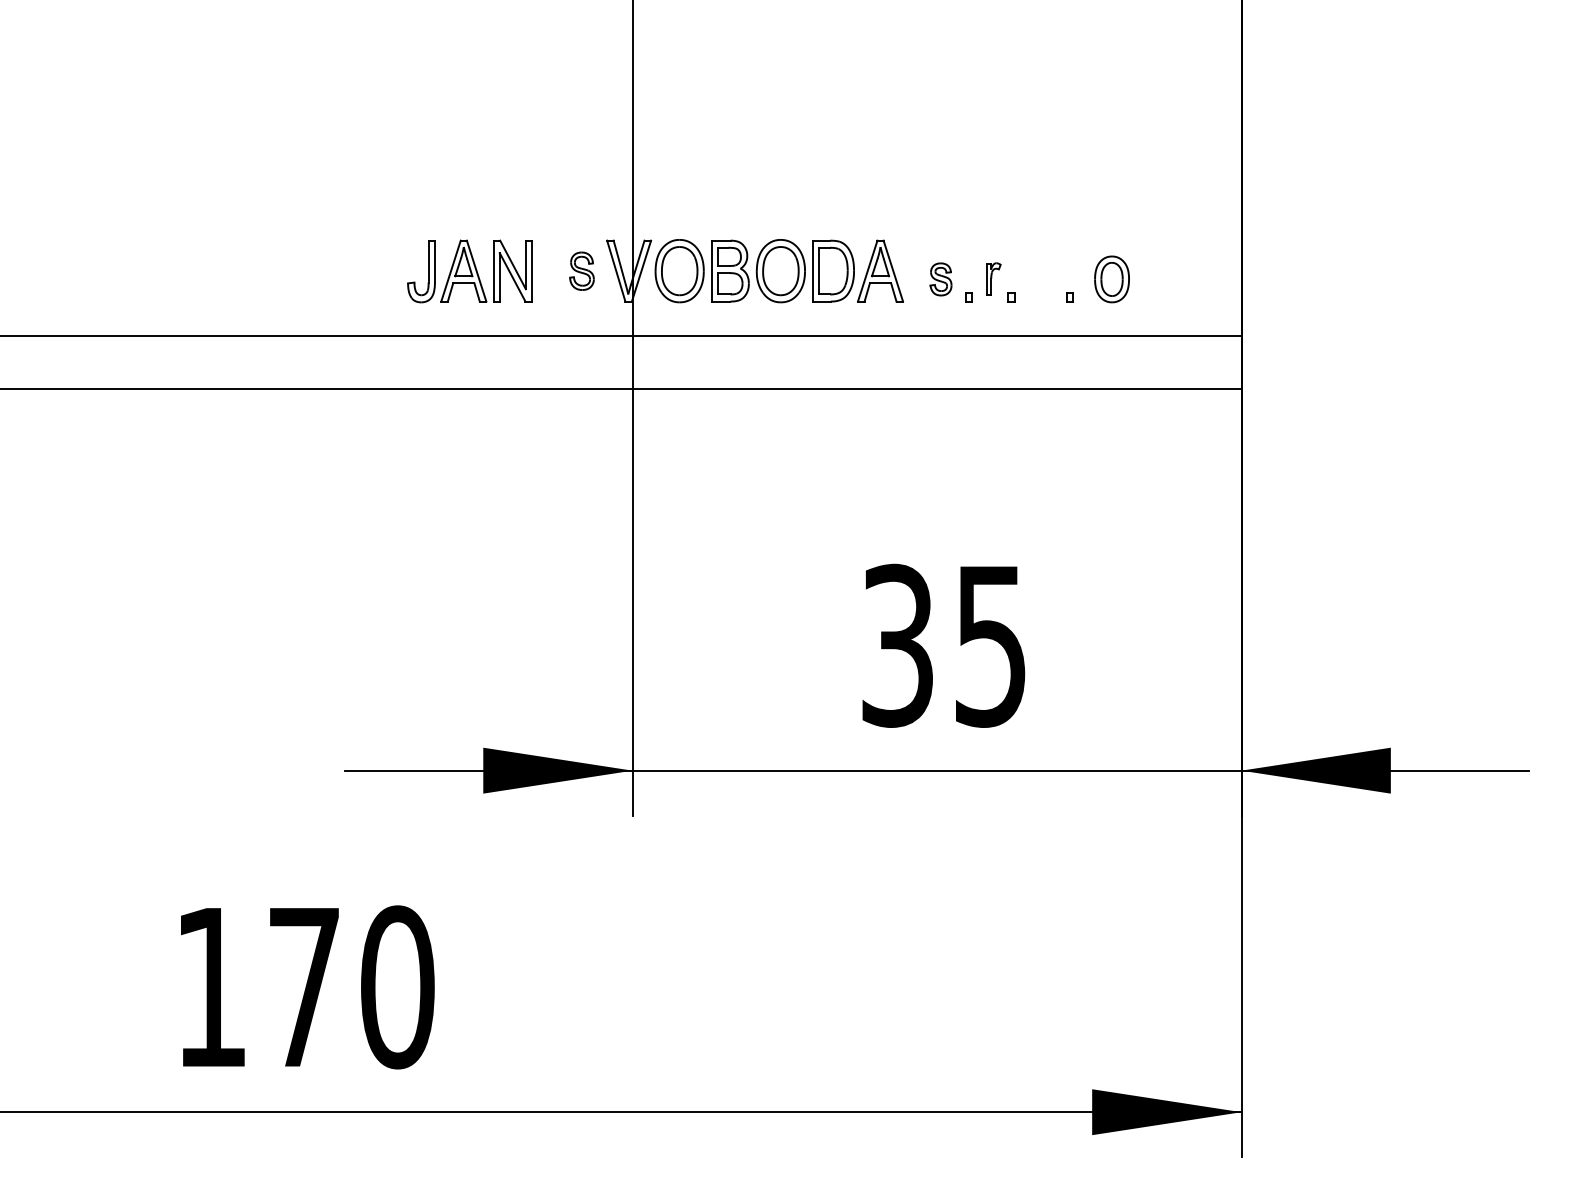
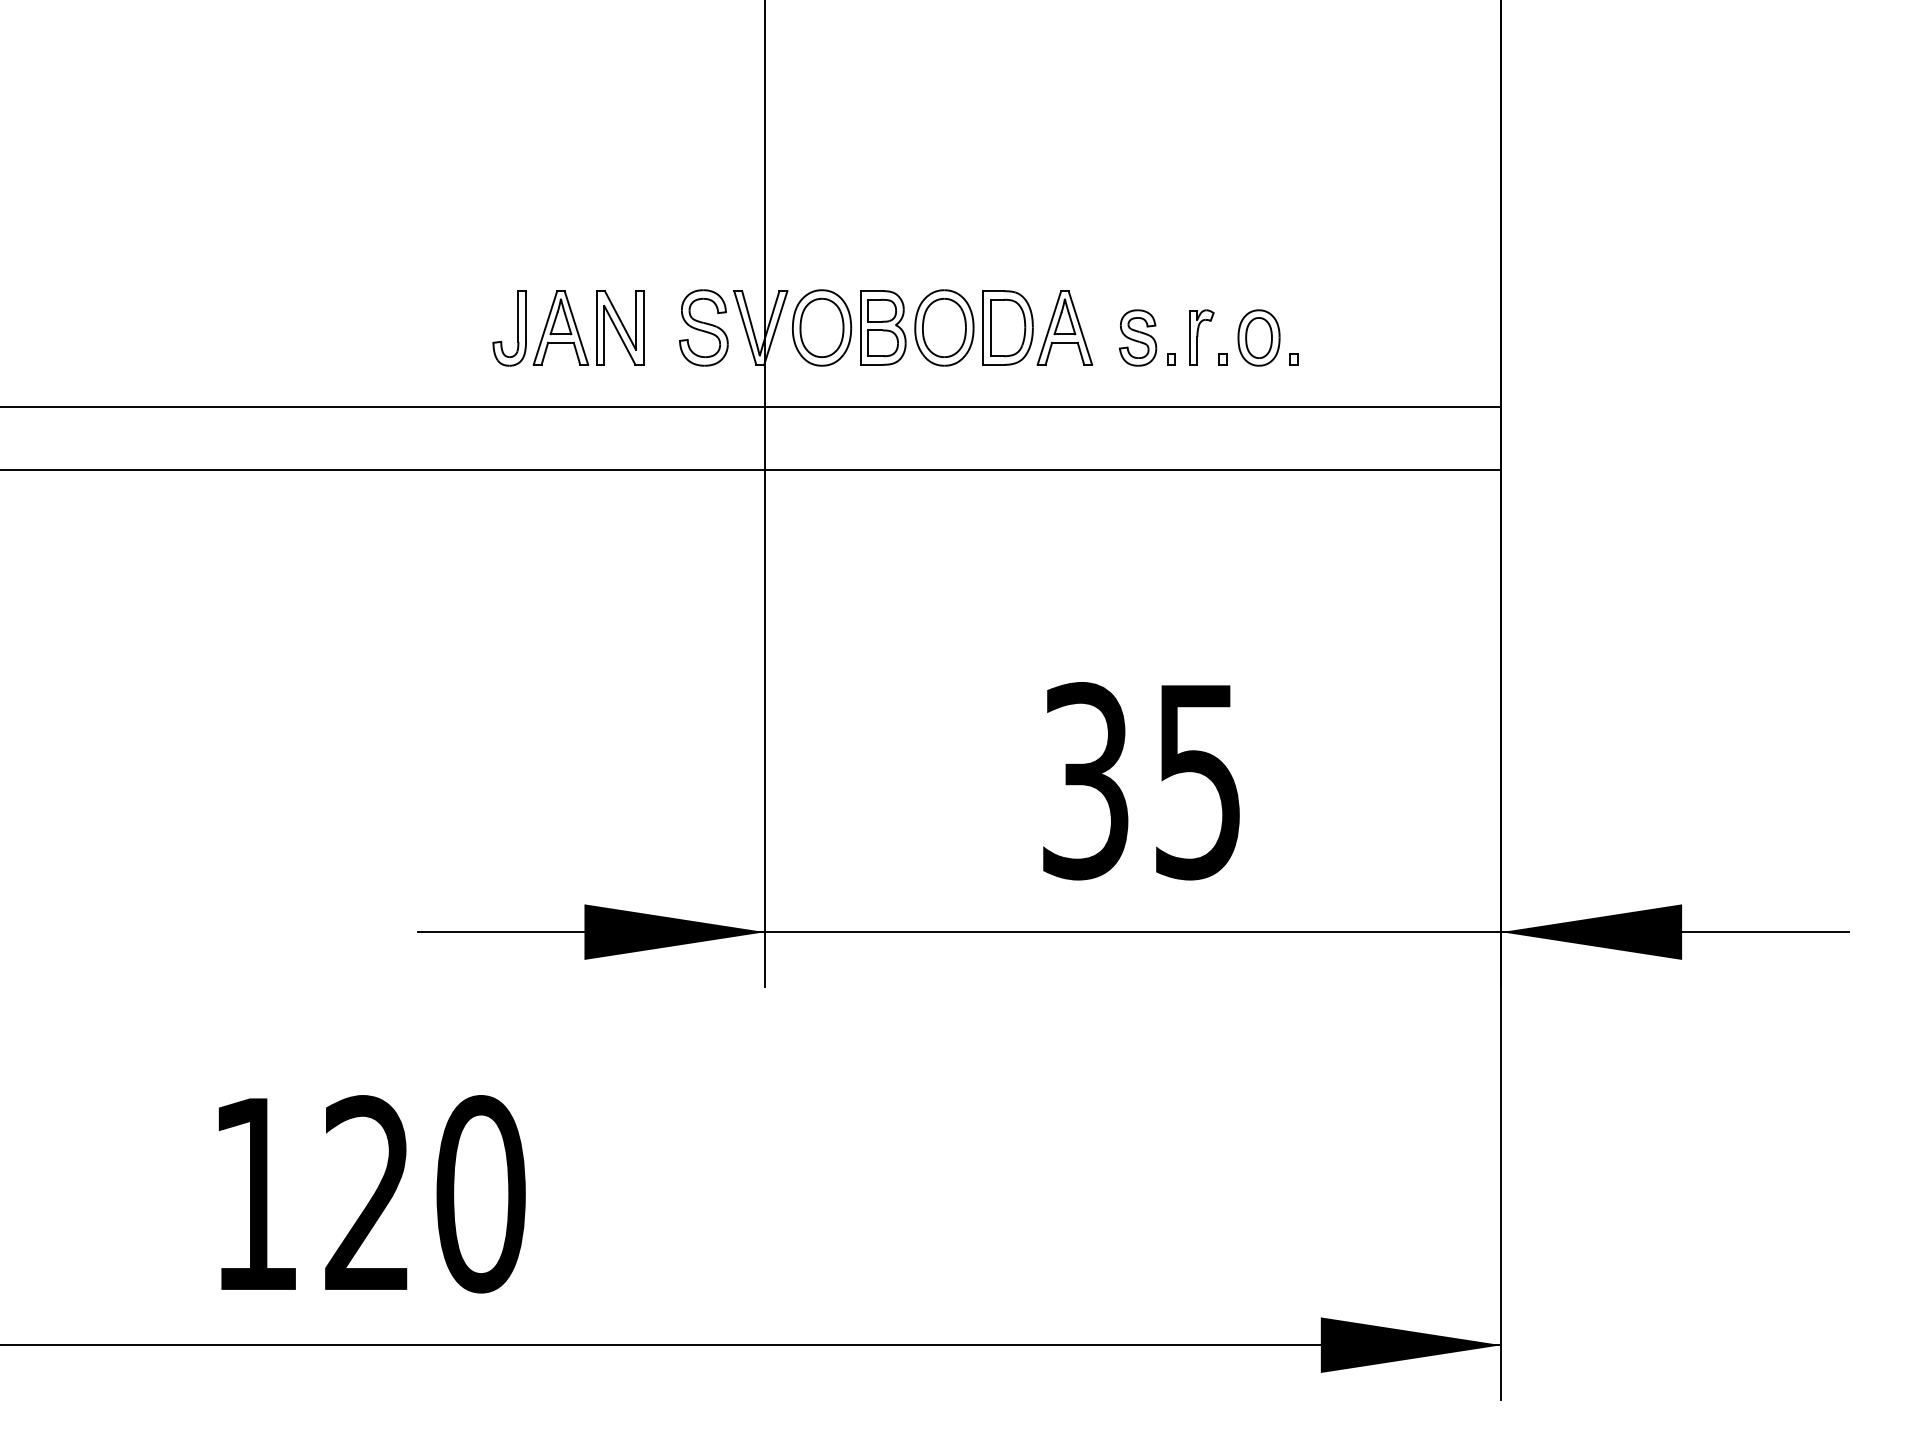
part: (581, 271) -> (703, 328), size x1.67
part: (993, 278) -> (1201, 336), size x1.43
part: (940, 279) -> (1137, 338), size x1.43
part: (1111, 279) -> (1258, 338), moved
text: (303, 985) -> (367, 1191), 170 -> 120

